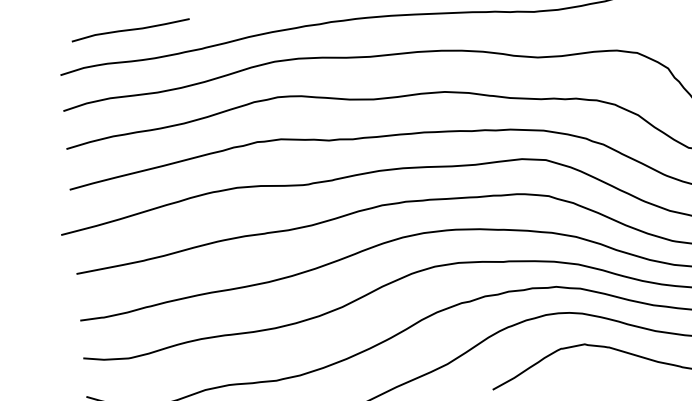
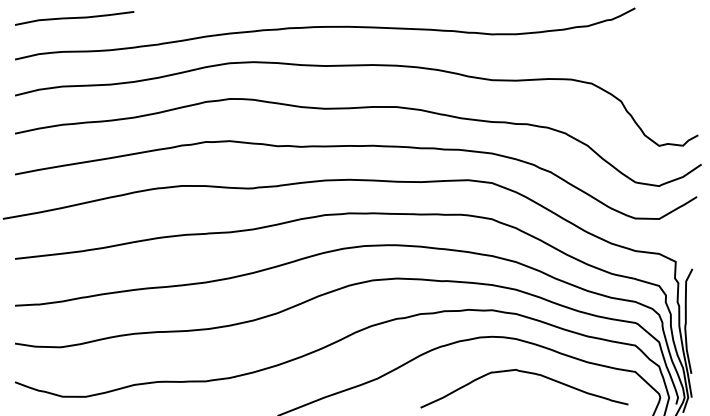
curve: (130, 30) -> (74, 18), moved

